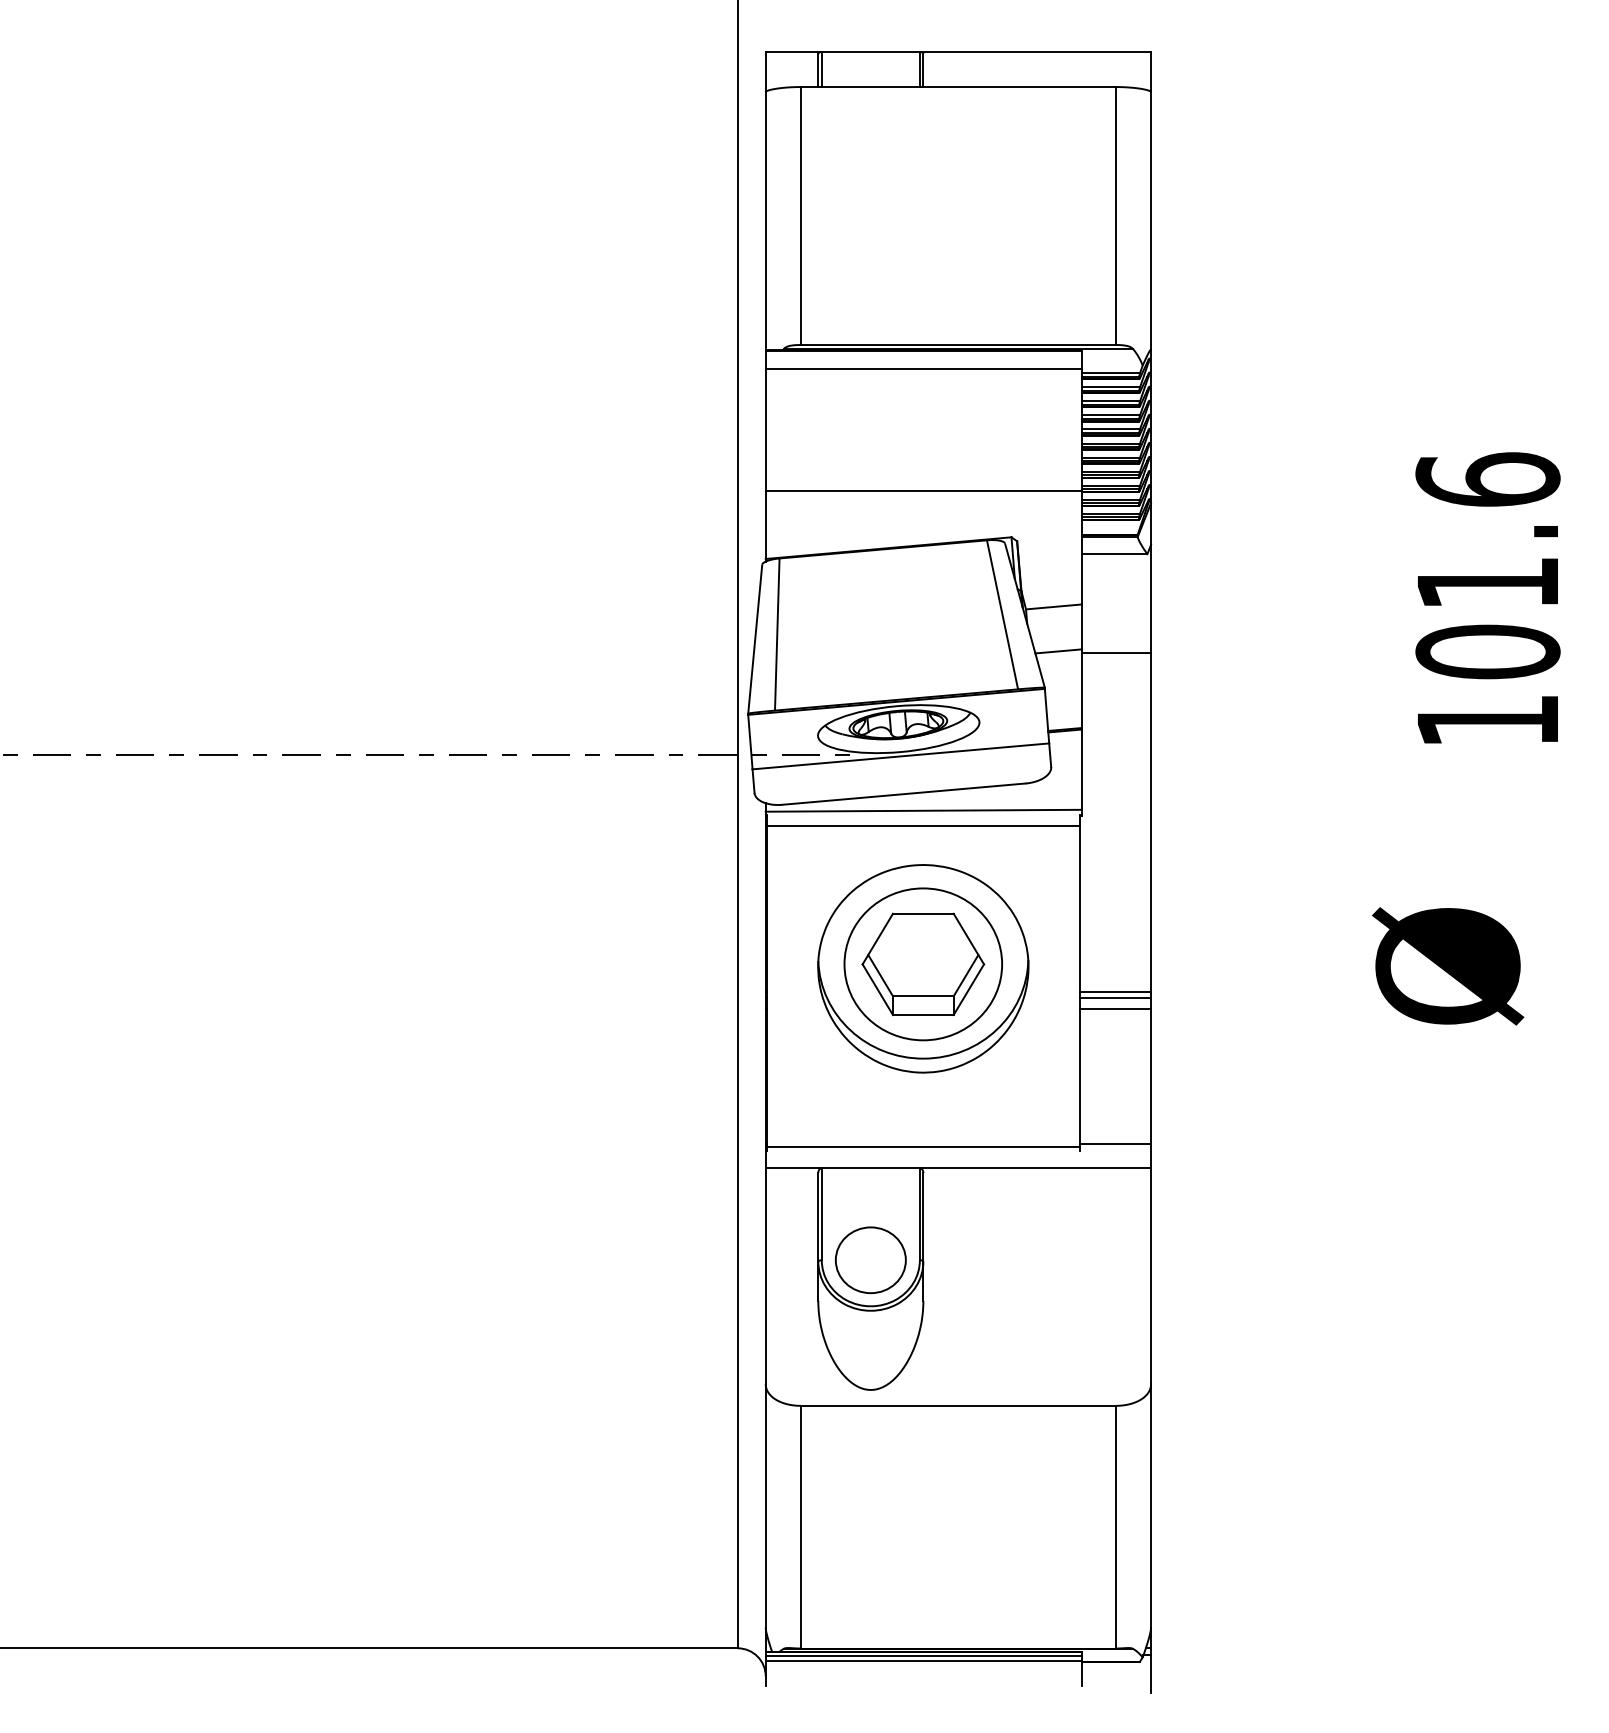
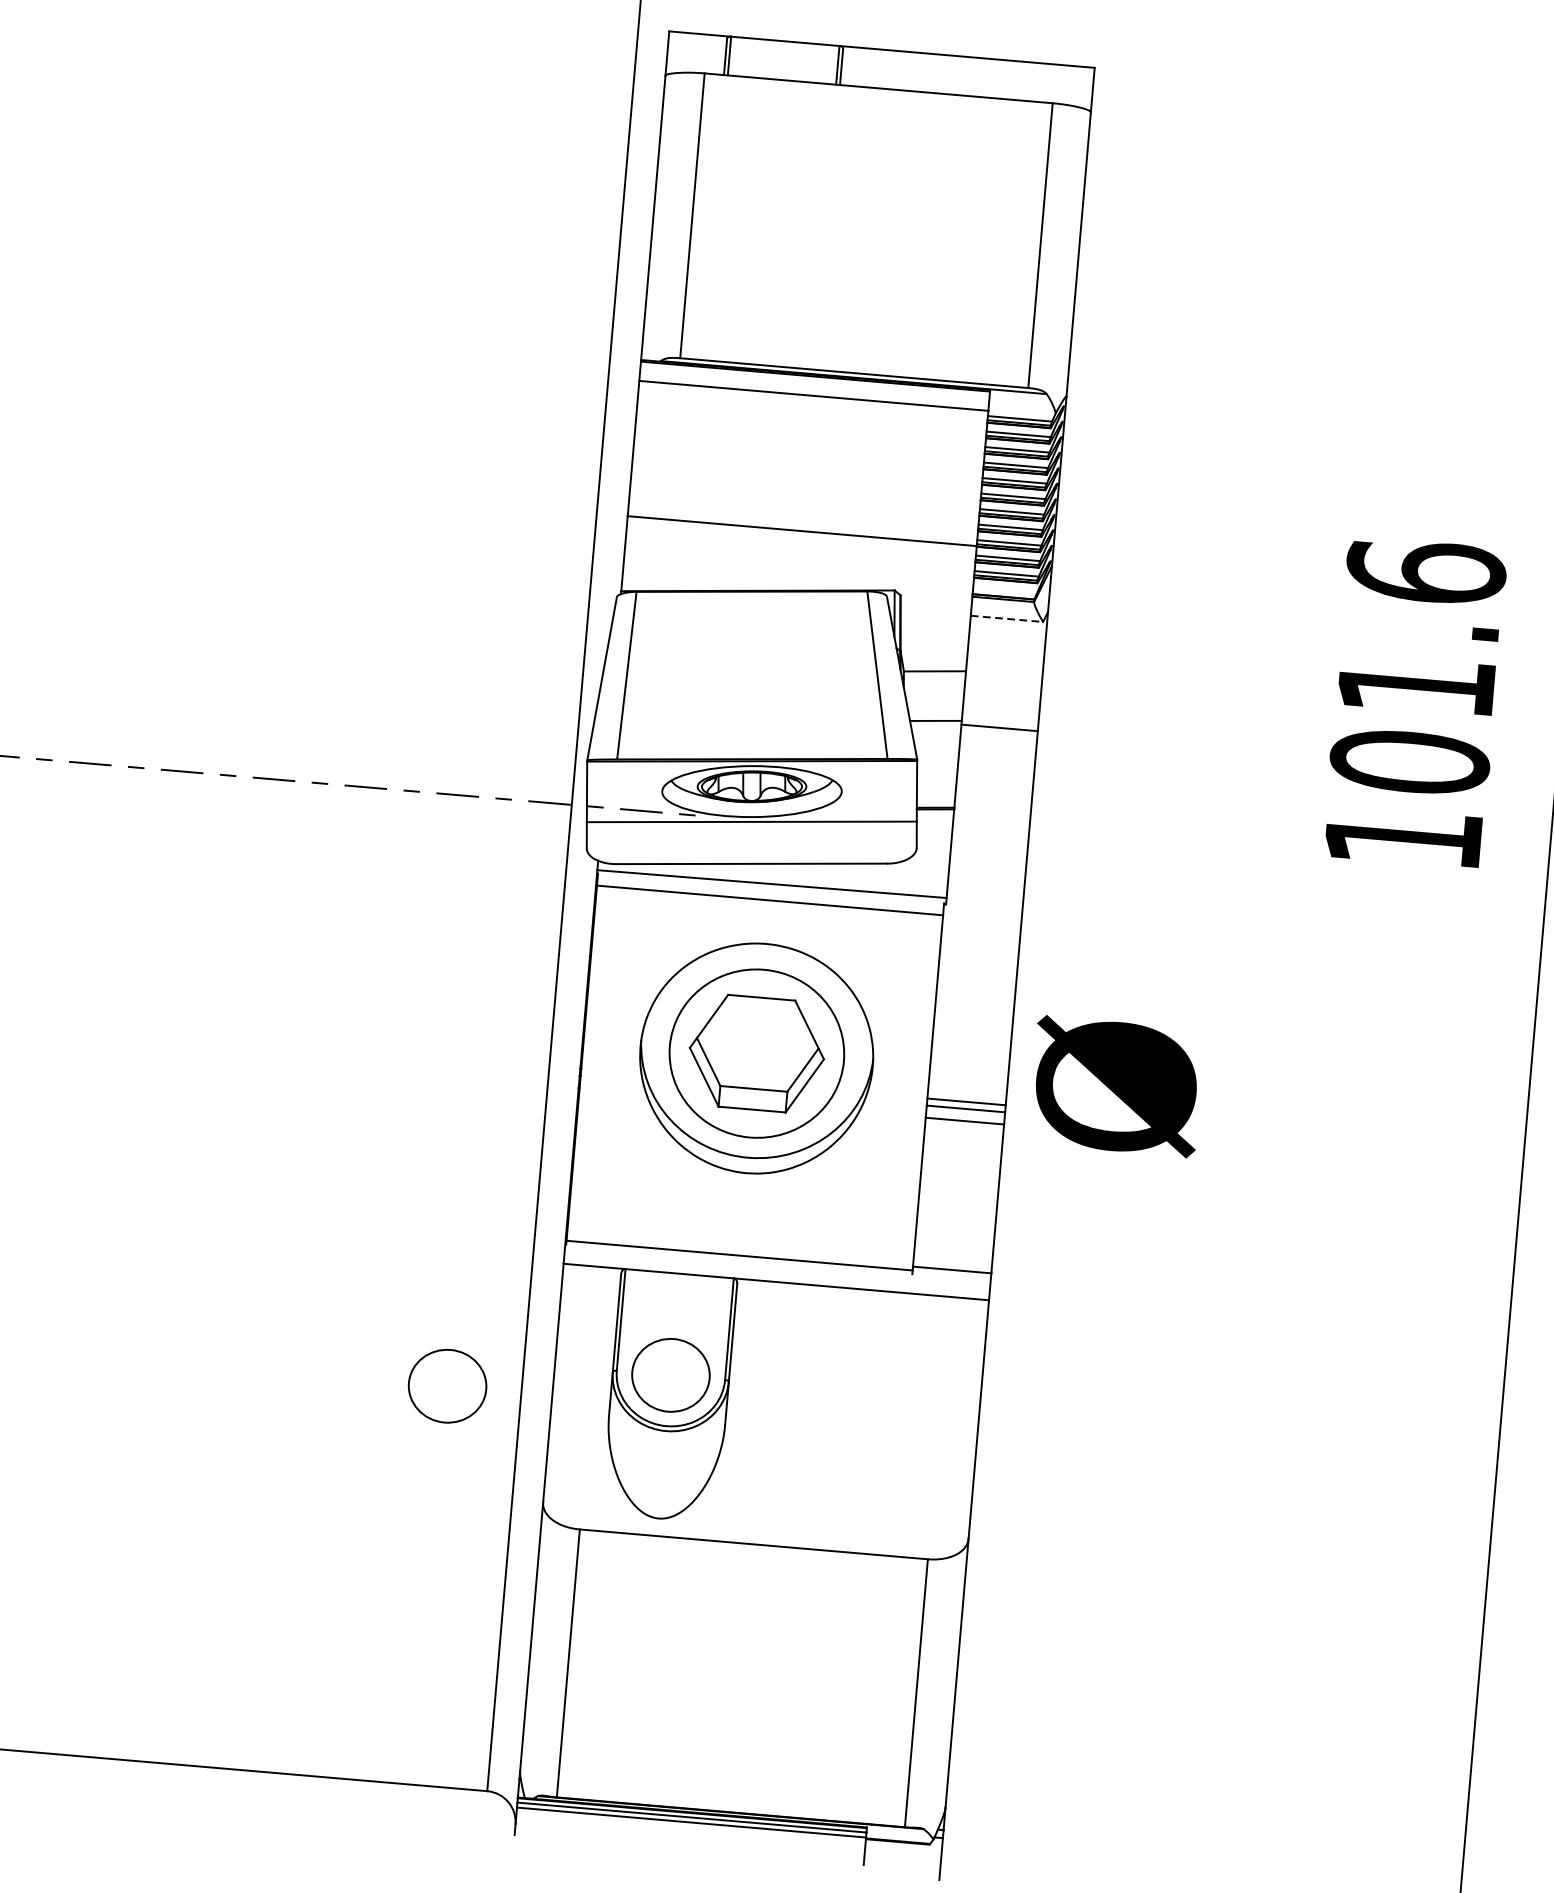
line: (1114, 554) -> (1006, 619), solid -> dashed
text: (1448, 966) -> (1116, 1086), moved
part: (670, 1287) -> (447, 1386), added

